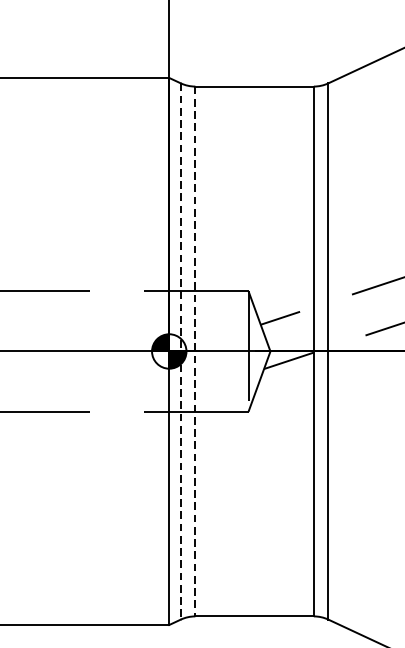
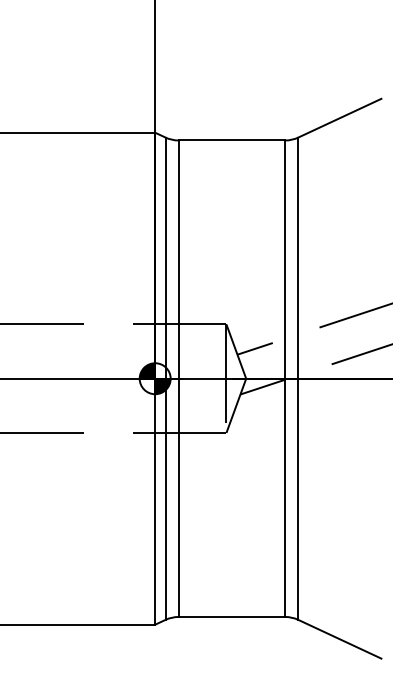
line: (180, 352) -> (165, 379), dashed -> solid
line: (195, 352) -> (178, 379), dashed -> solid

